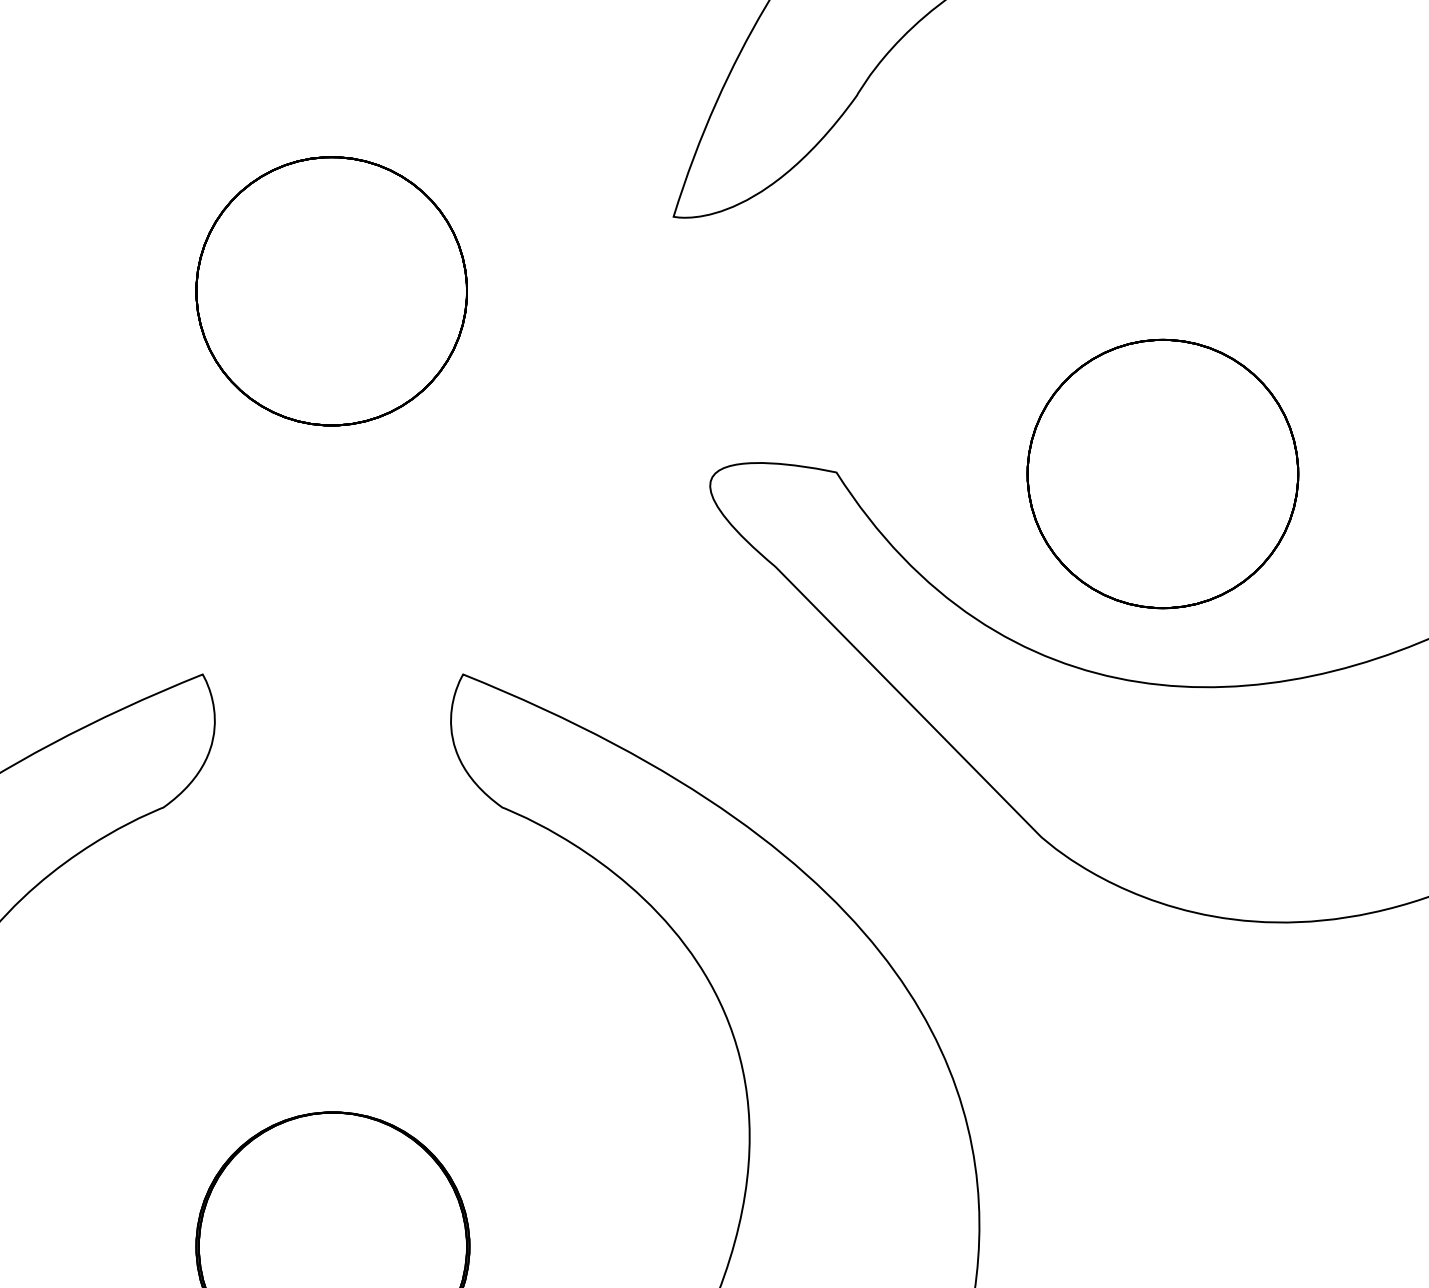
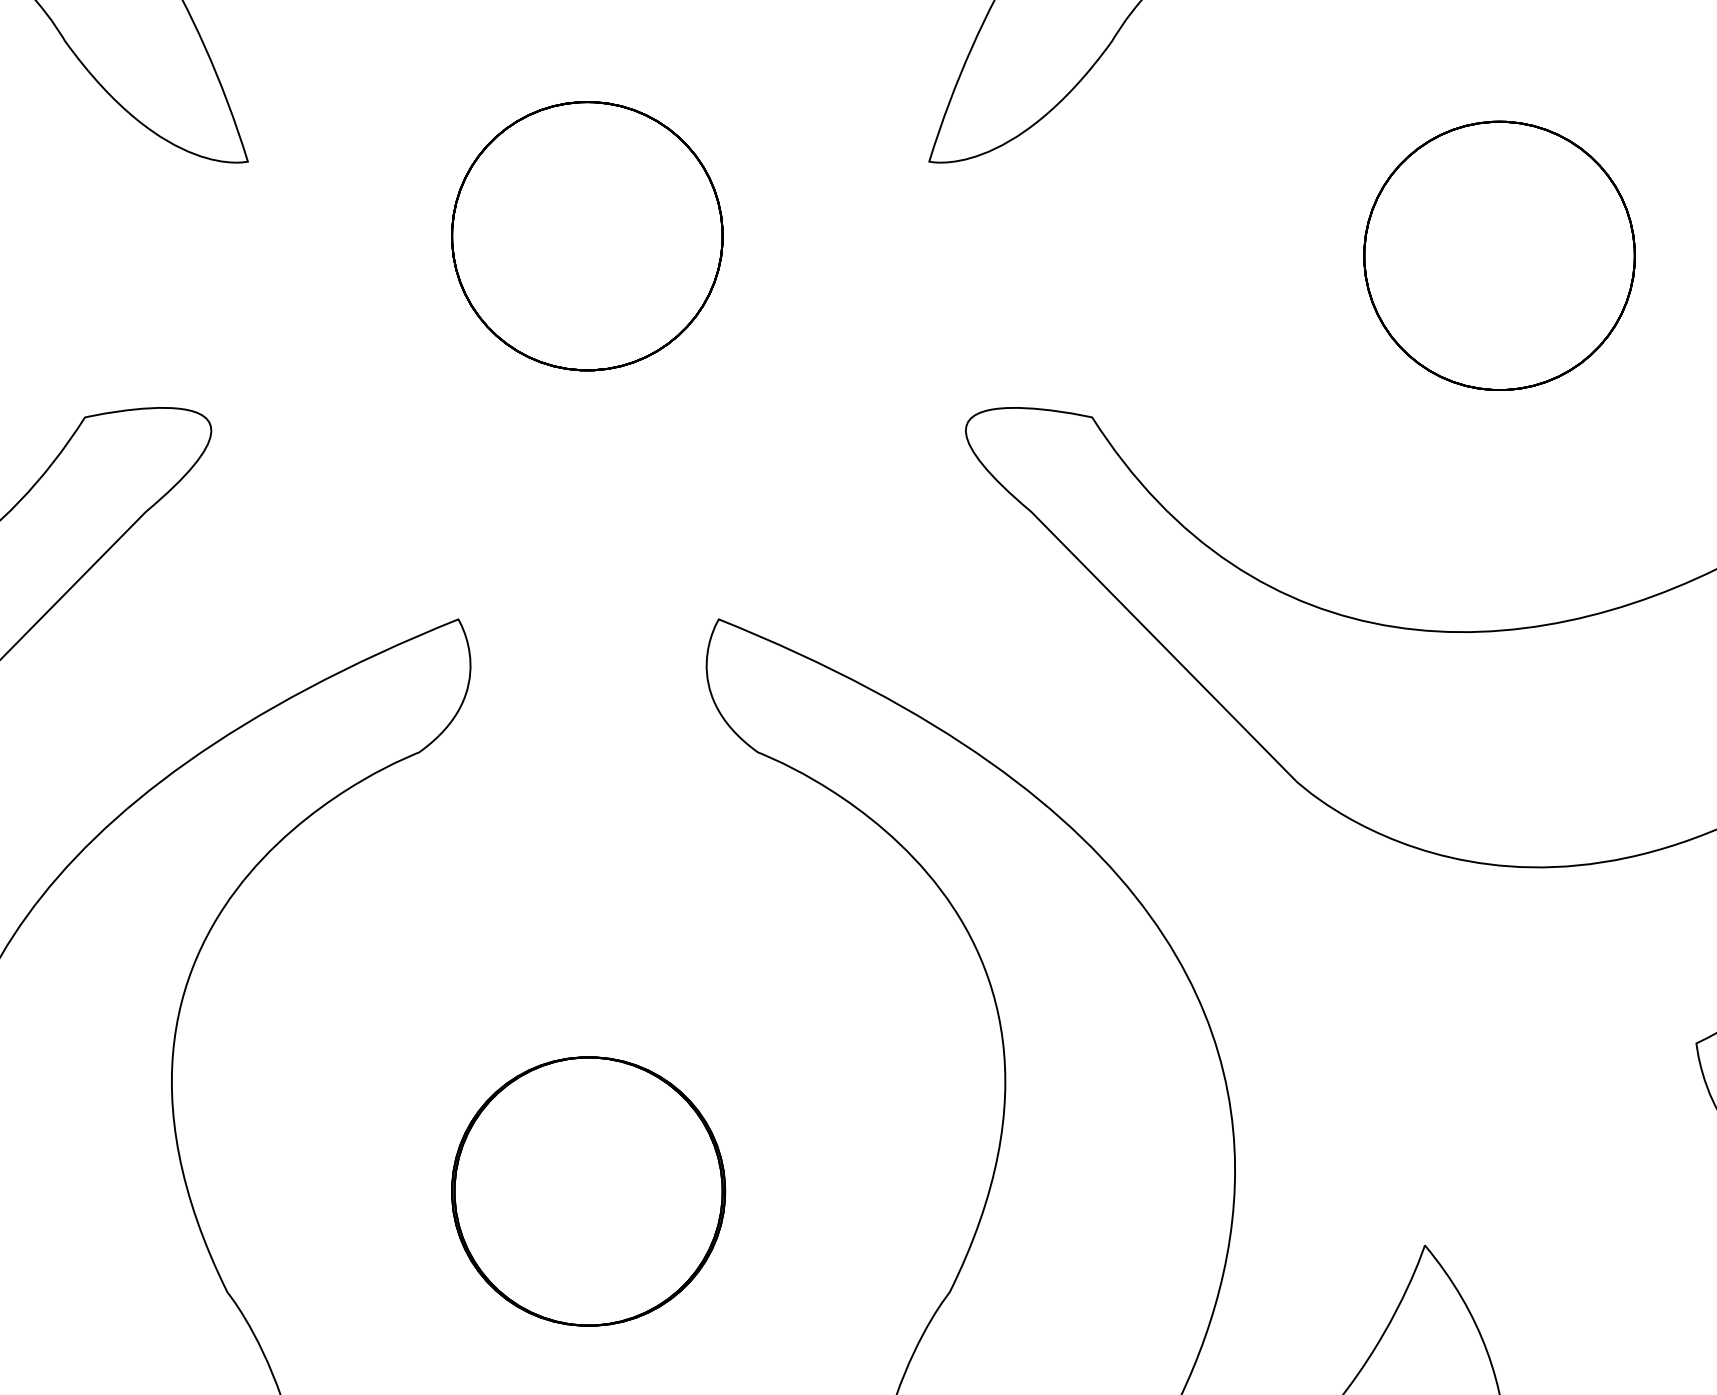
part: (1162, 473) -> (1499, 255), moved

